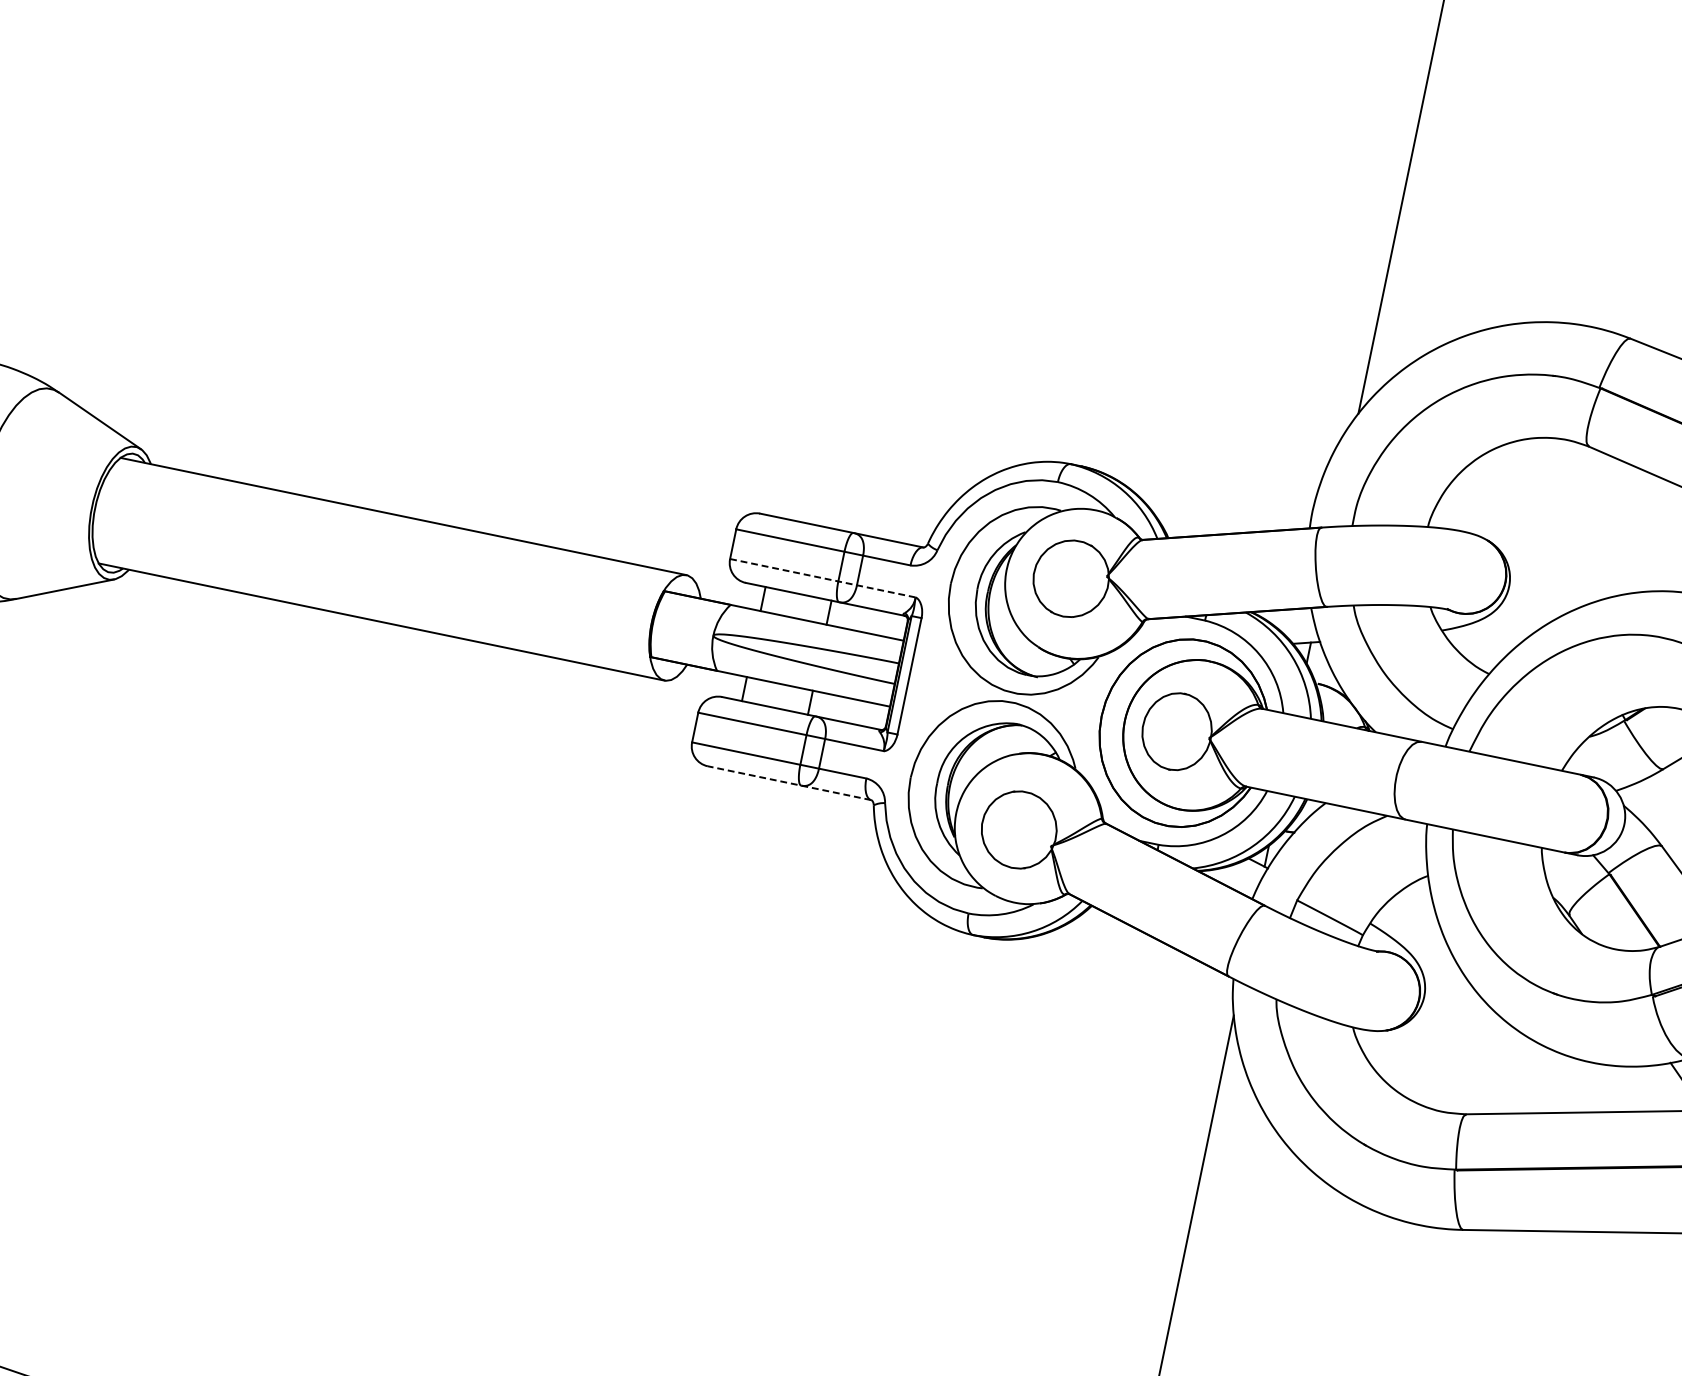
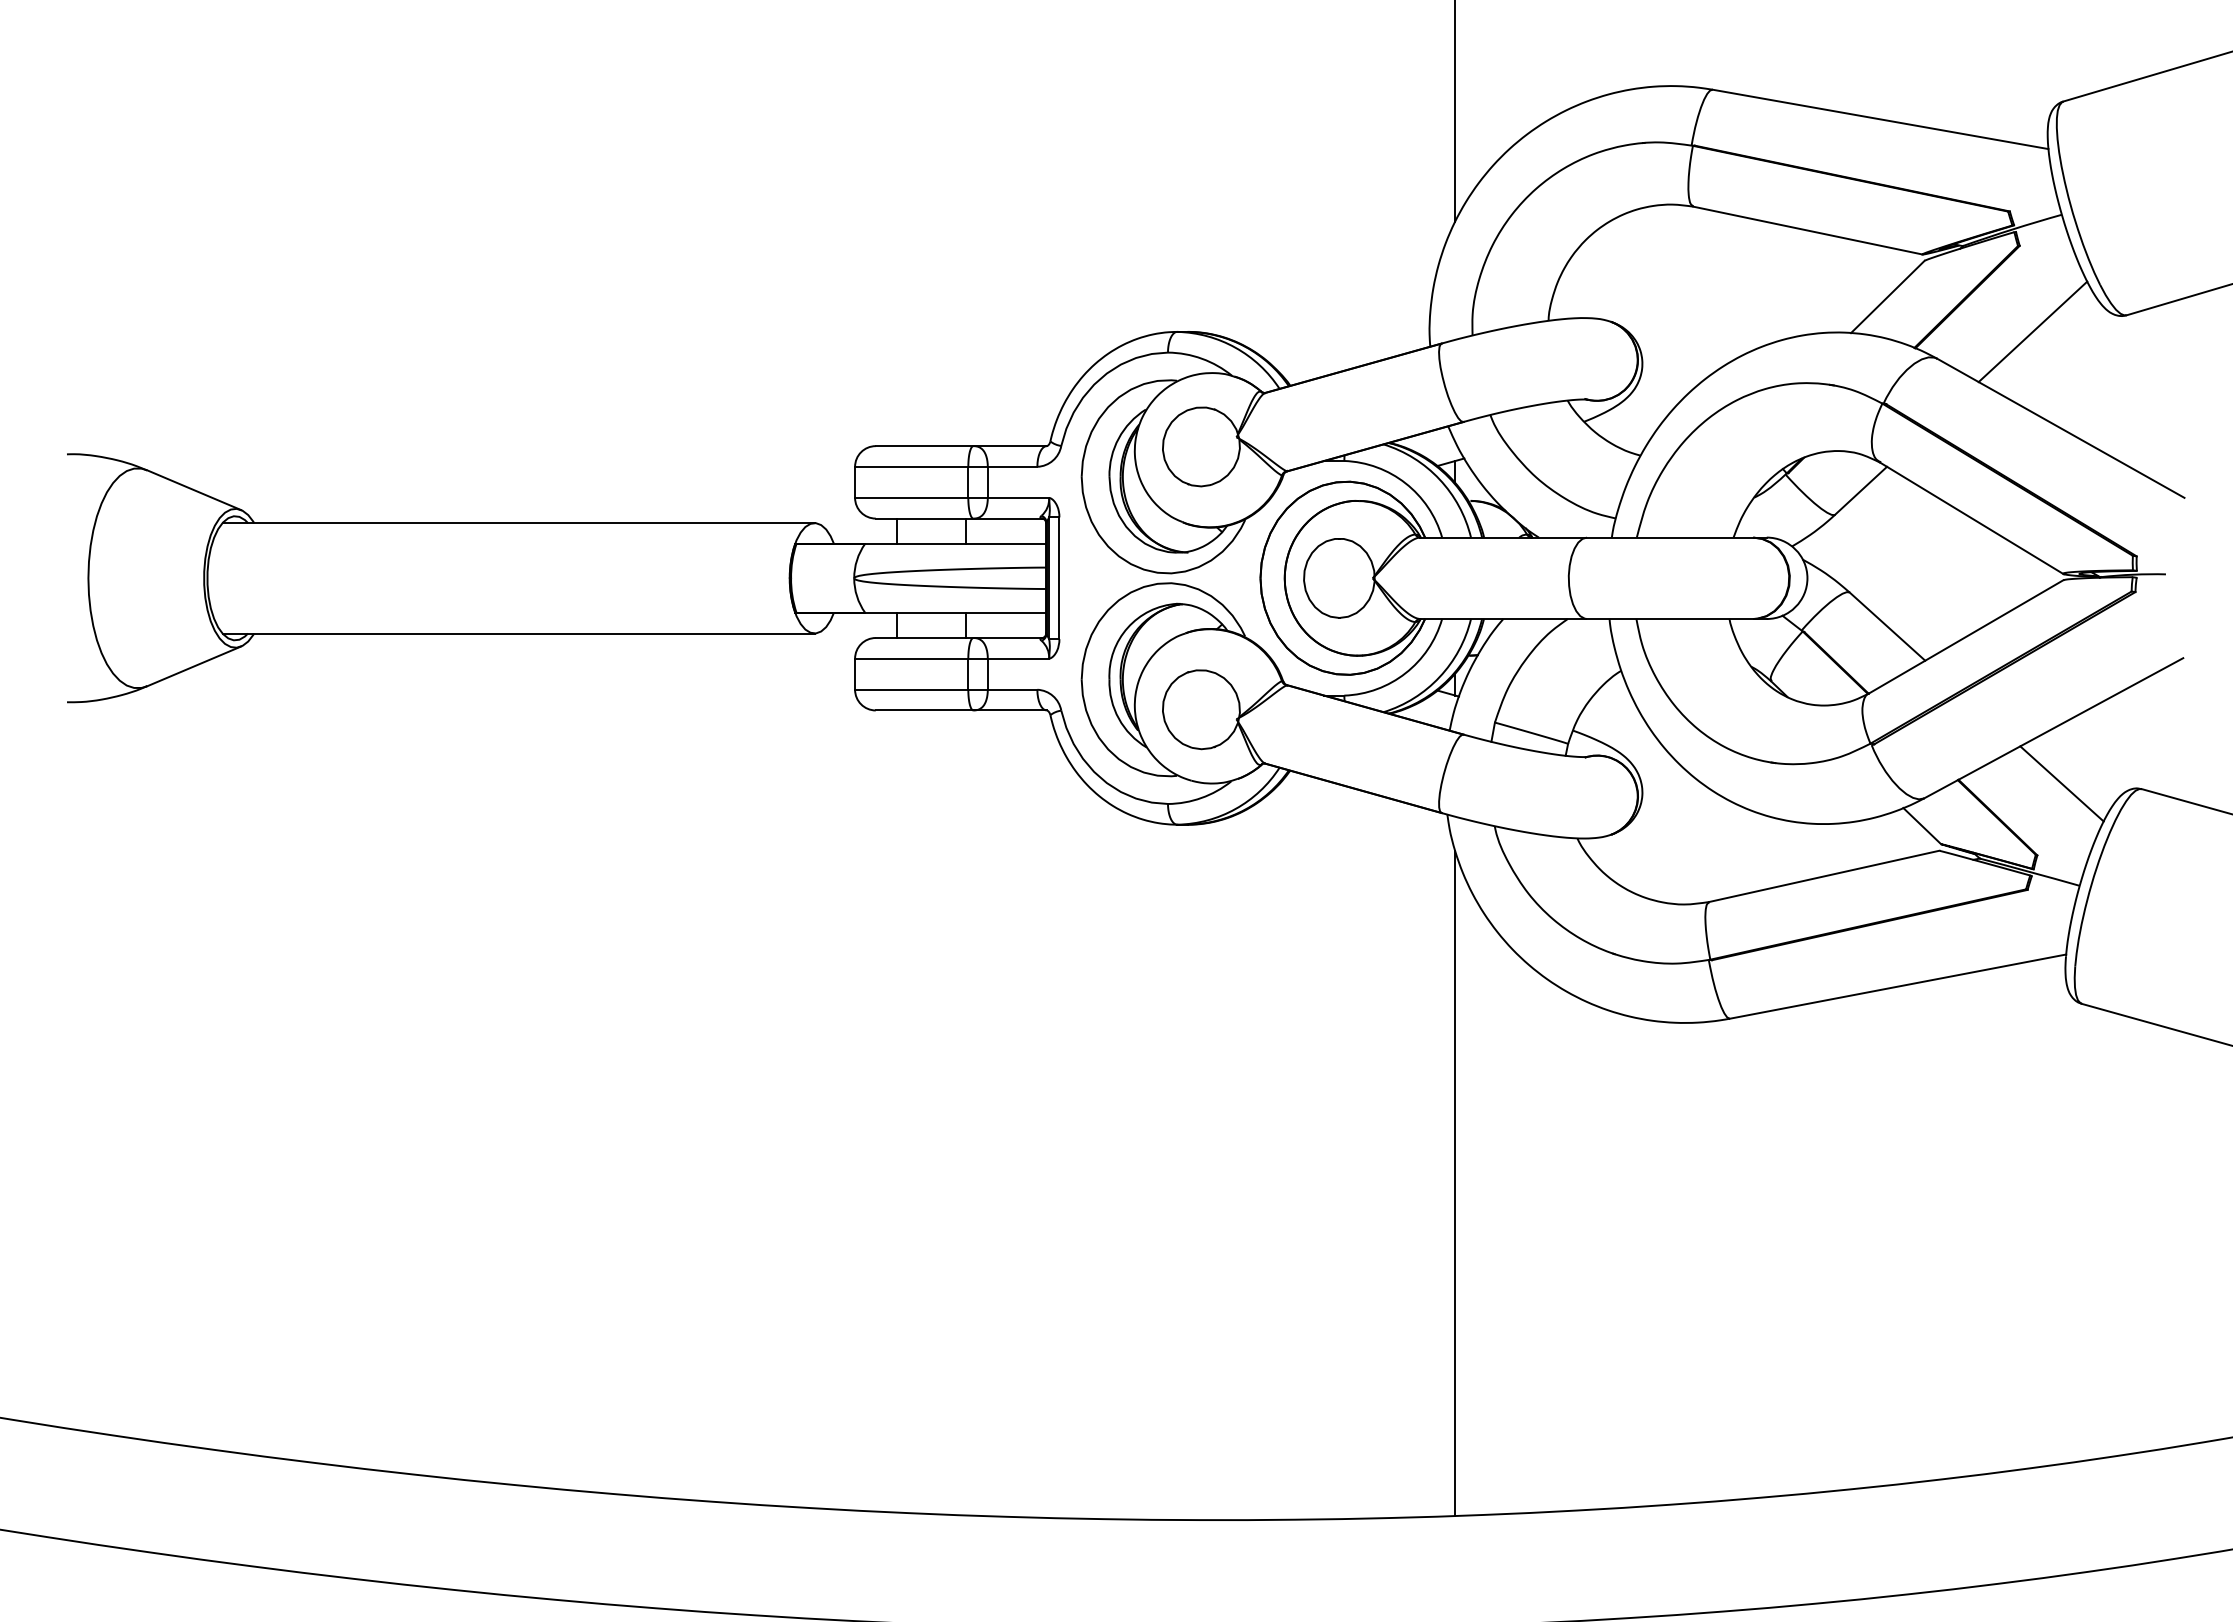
line: (823, 577) -> (952, 497), dashed -> solid
line: (788, 783) -> (960, 710), dashed -> solid

